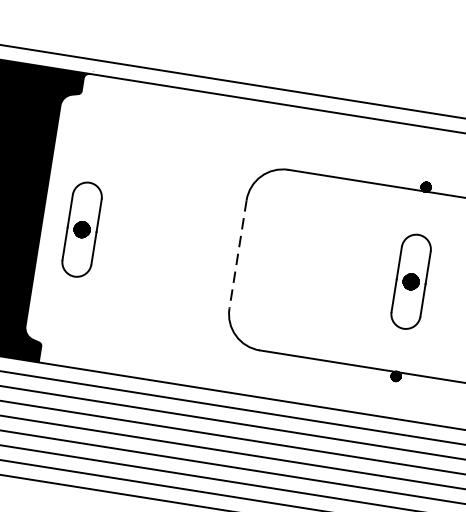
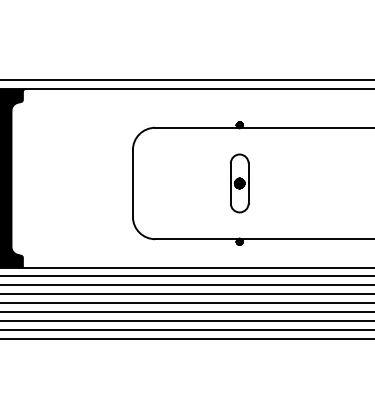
part: (81, 229) -> (36, 183), removed
line: (237, 254) -> (132, 183), dashed -> solid

